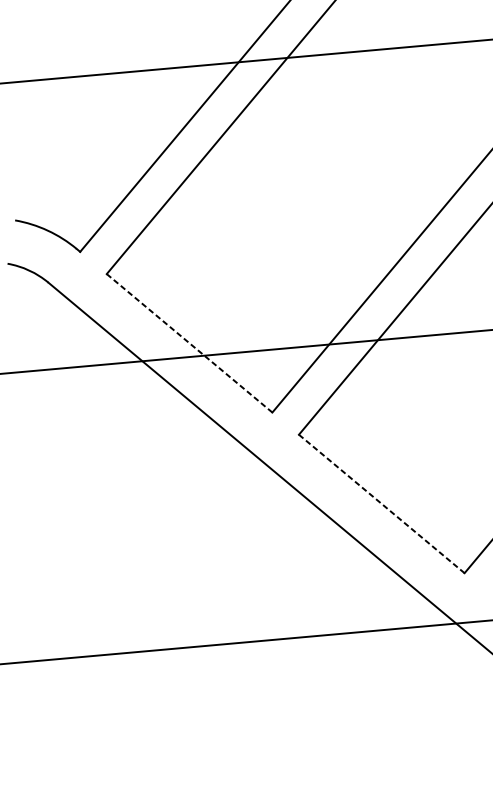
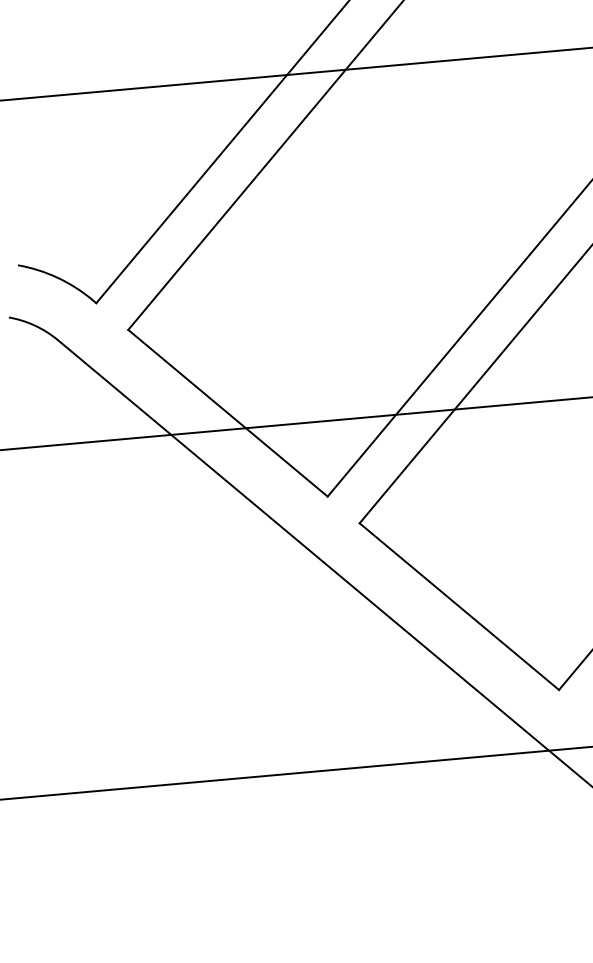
line: (189, 343) -> (227, 413), dashed -> solid
line: (381, 503) -> (459, 606), dashed -> solid

